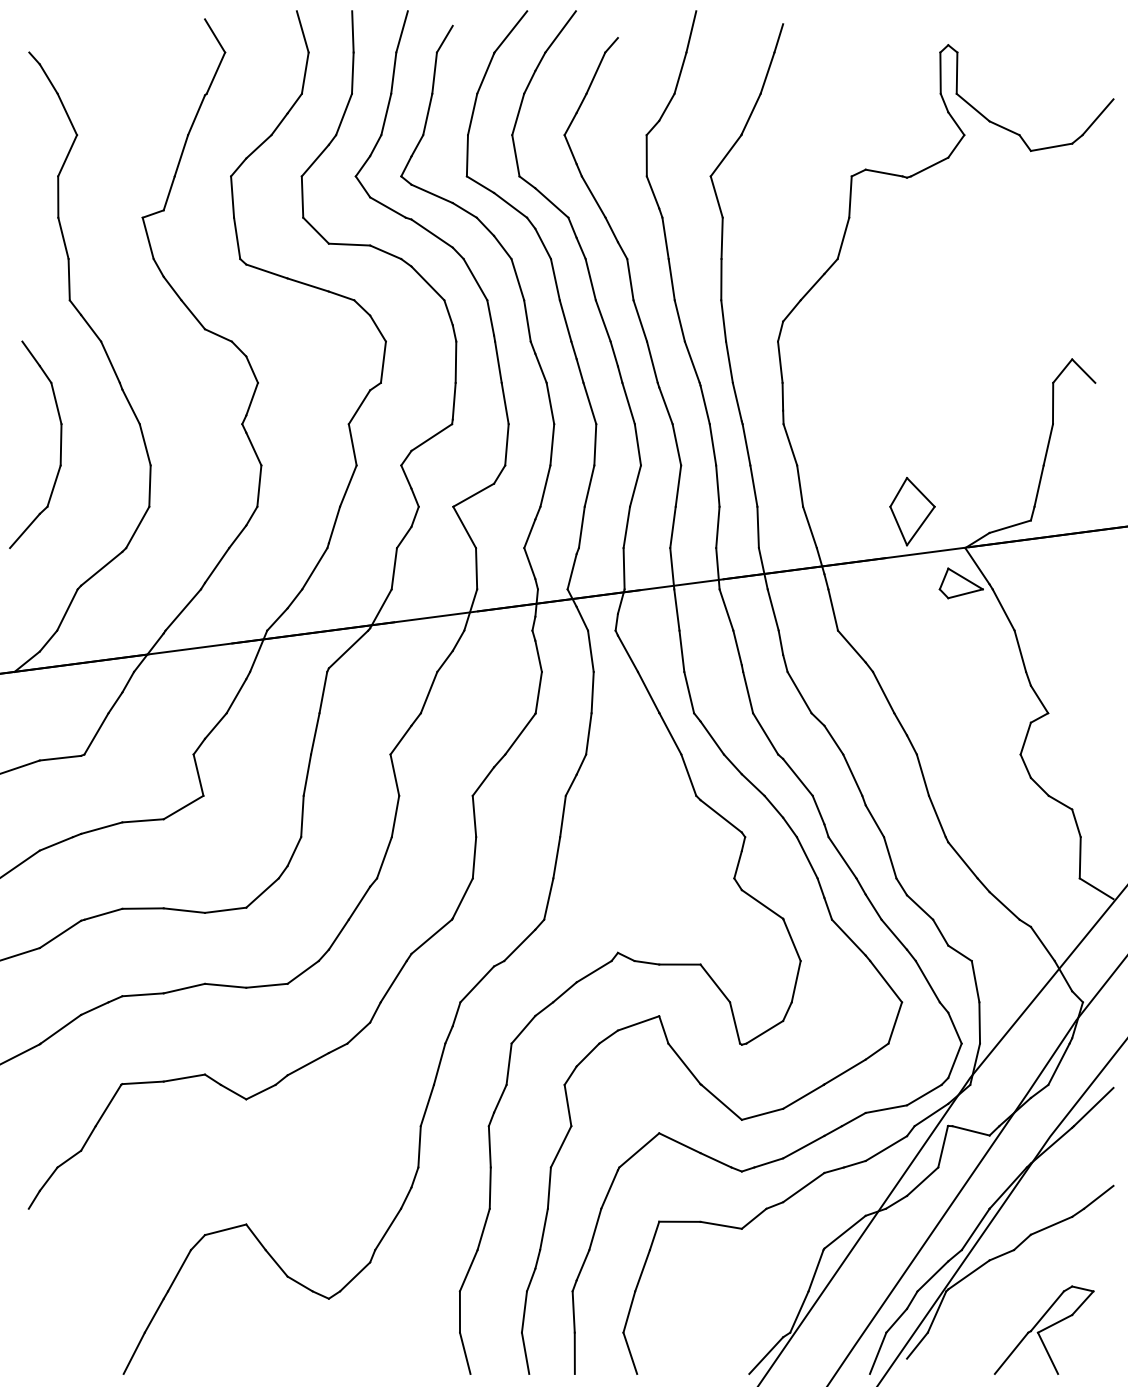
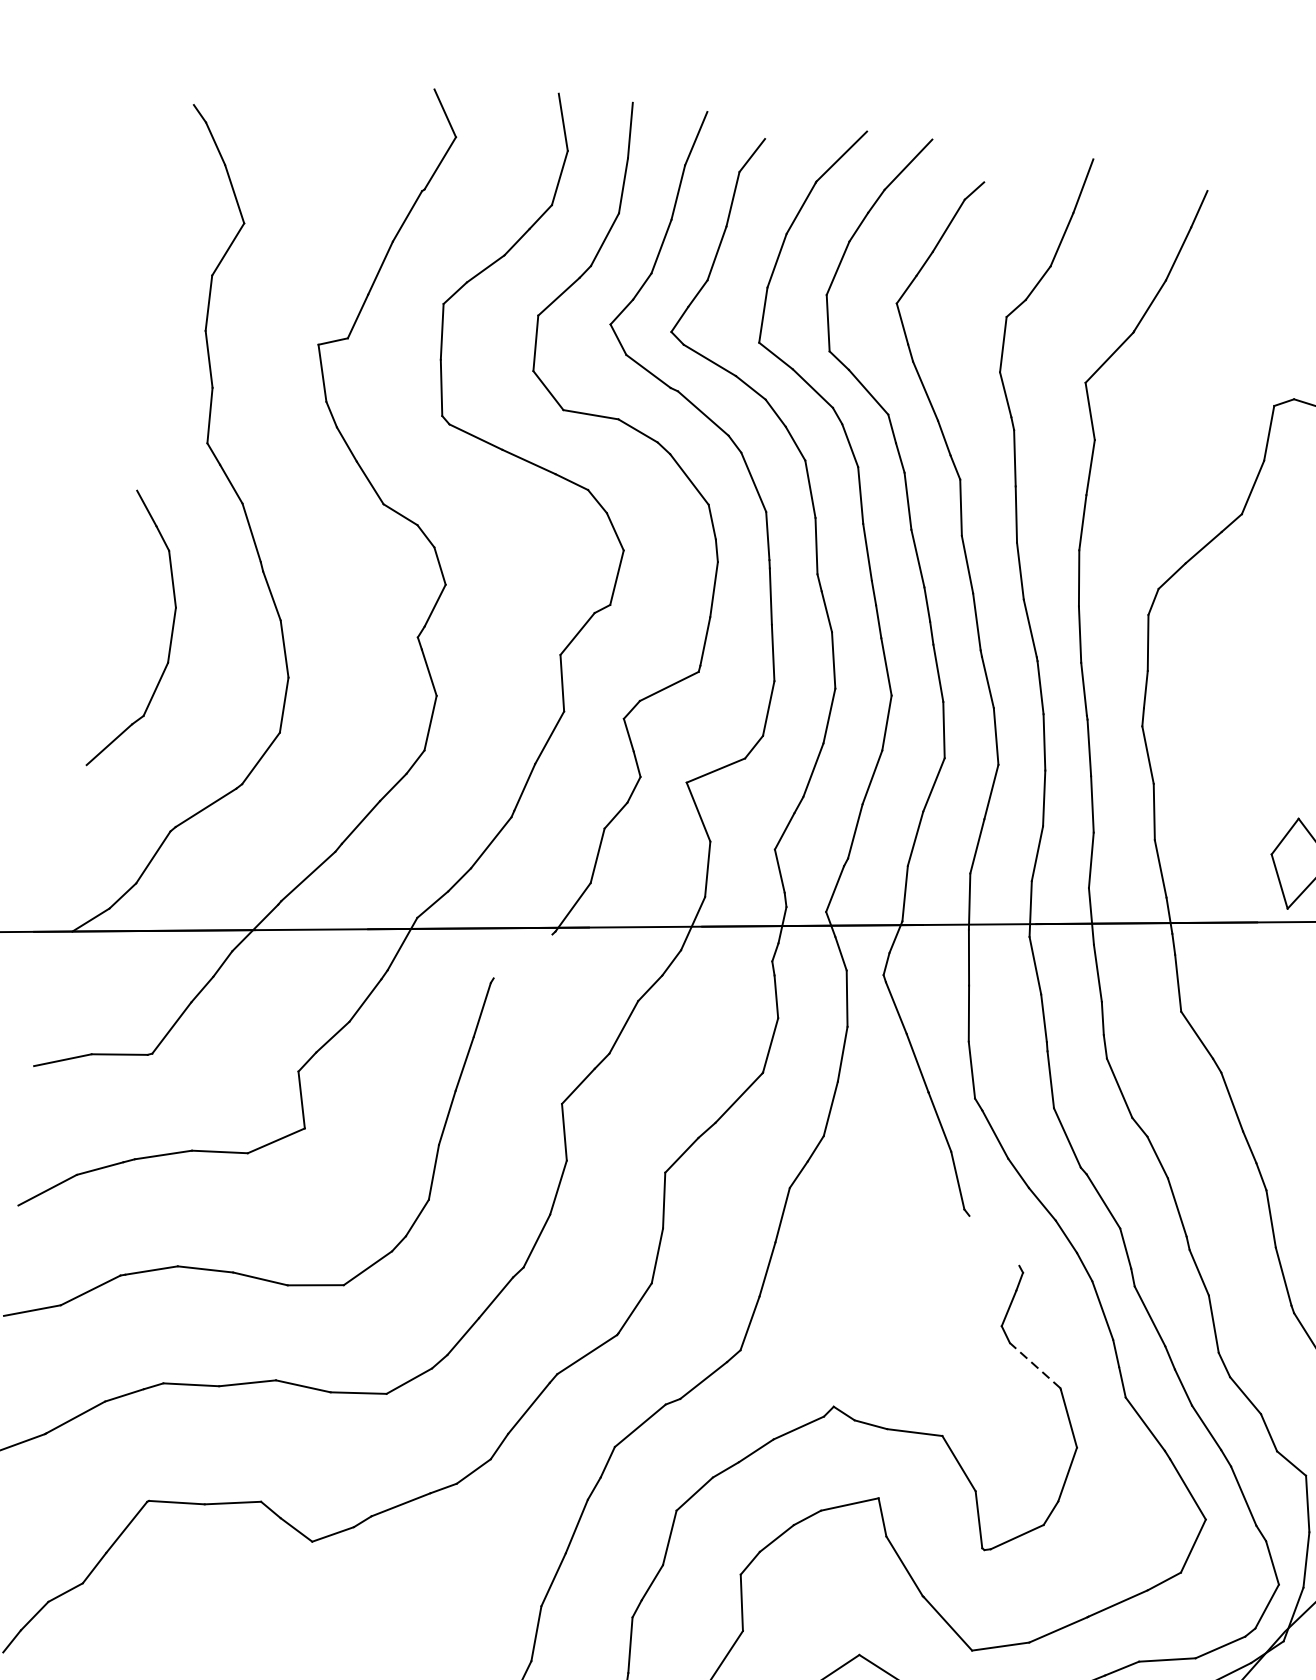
line: (348, 649) -> (523, 956), removed
line: (720, 816) -> (993, 1241), removed
line: (762, 904) -> (1035, 1365), solid -> dashed

